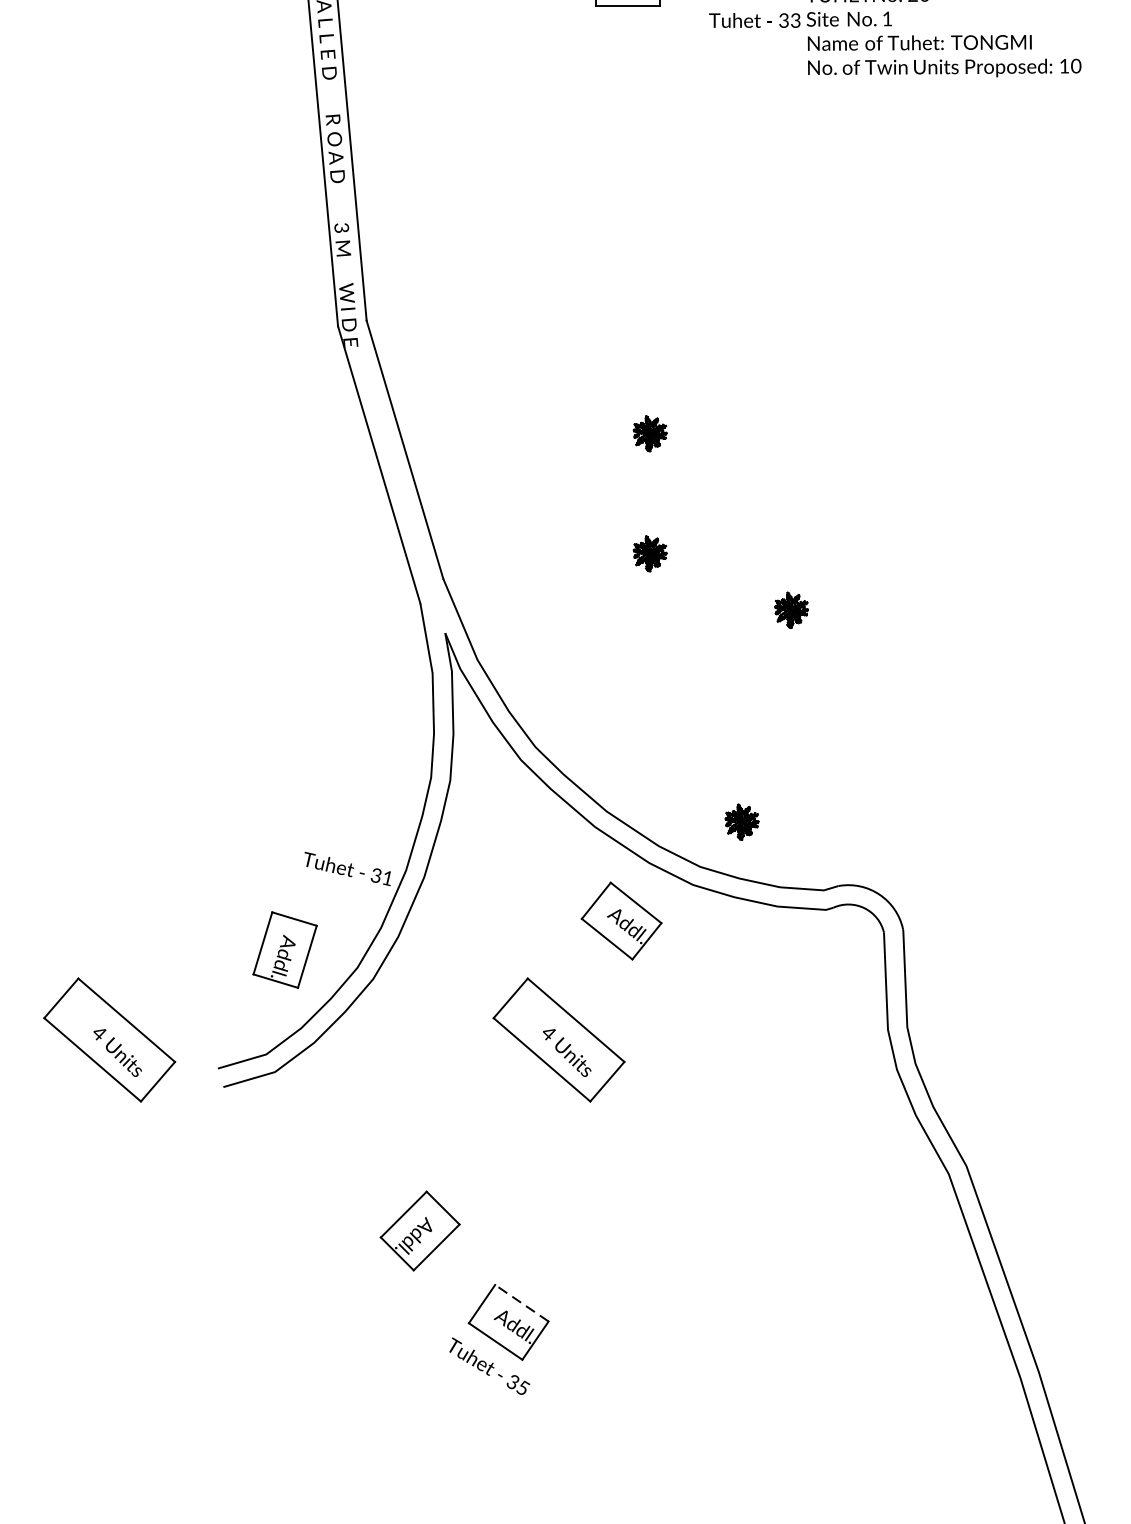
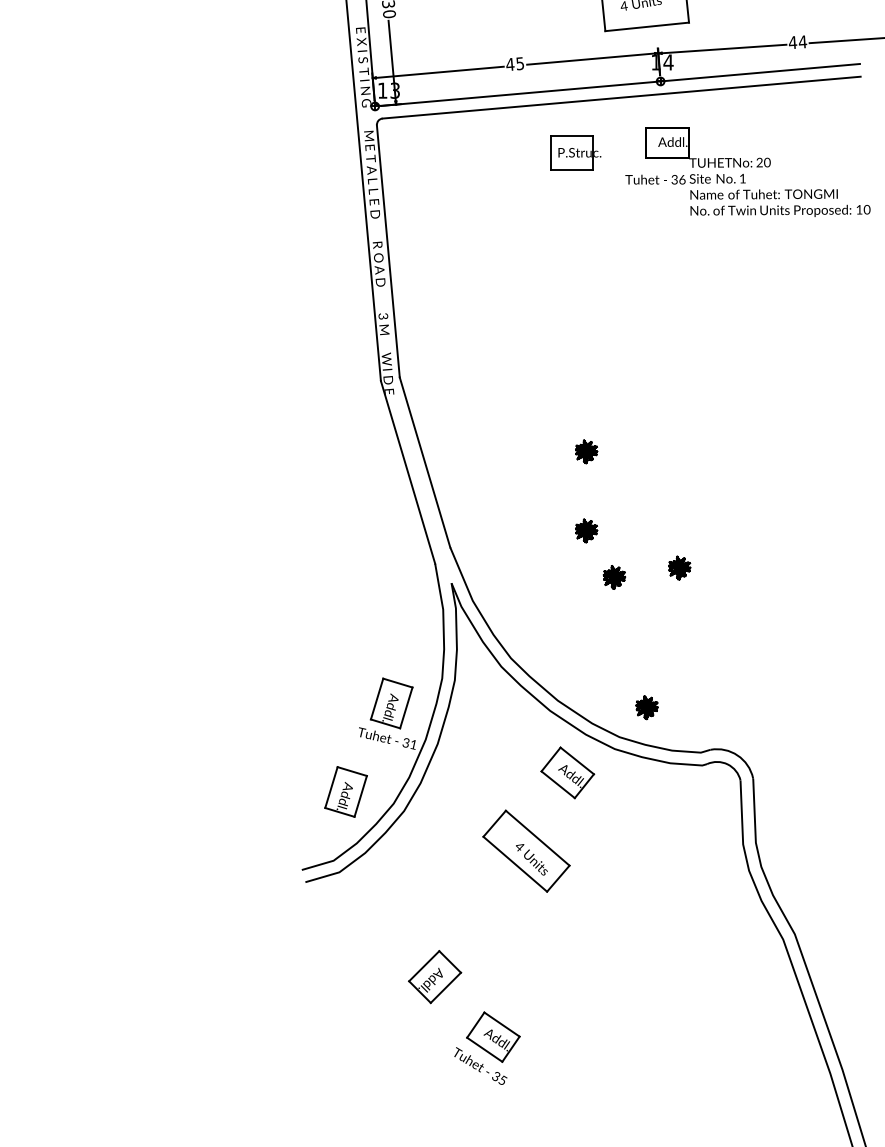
text: (795, 18) -> (682, 178), 33 -> 36
part: (692, 624) -> (614, 577), added
part: (354, 815) -> (391, 703), added
part: (109, 1038) -> (230, 850), removed
line: (521, 1303) -> (501, 1024), dashed -> solid

